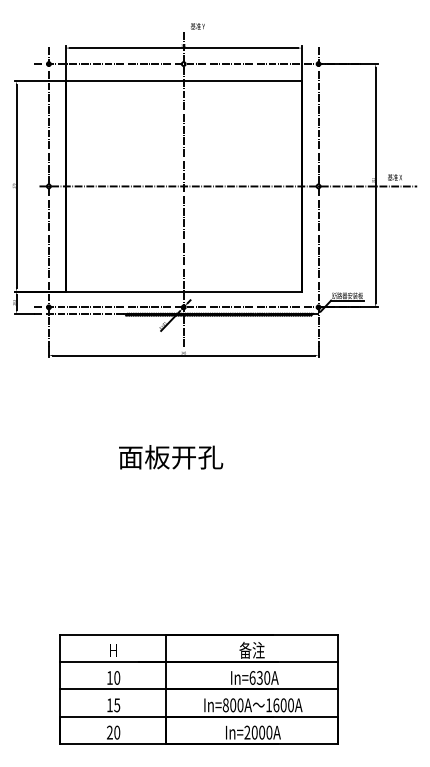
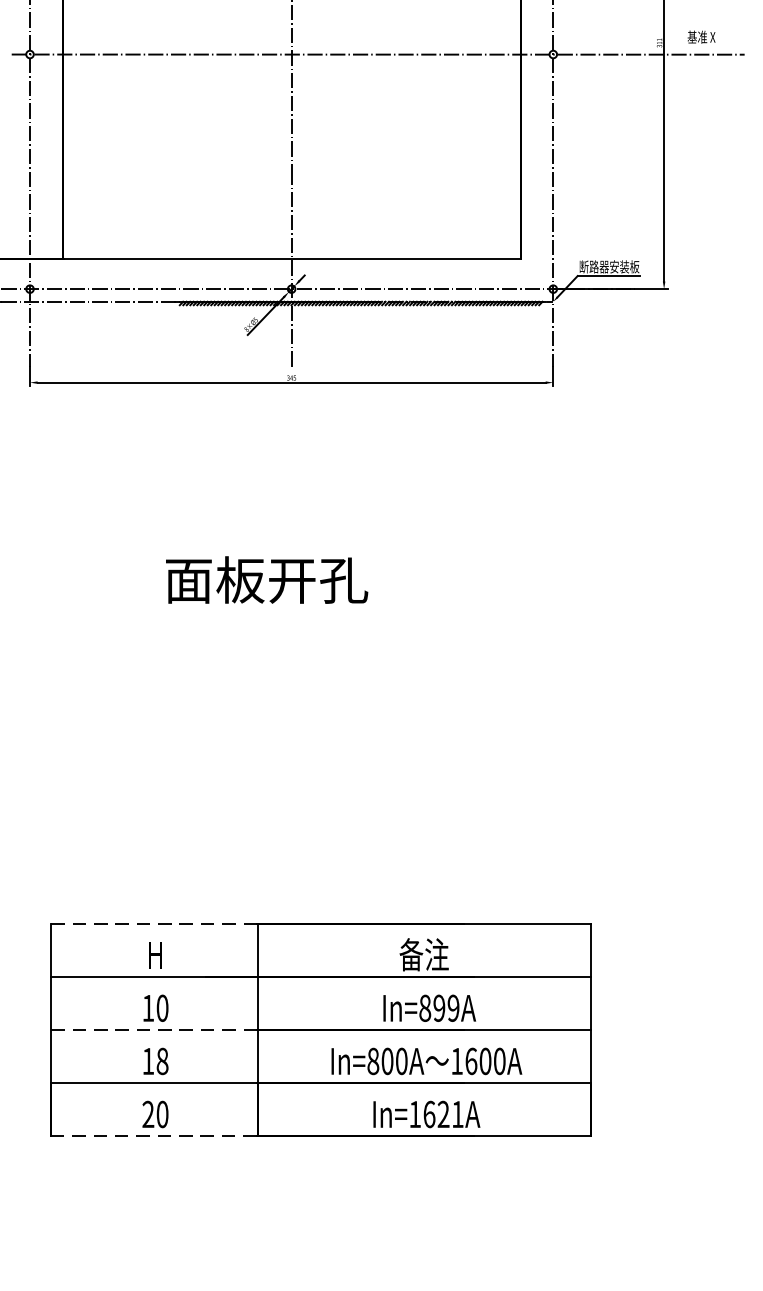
line: (113, 634) -> (155, 923), solid -> dashed
text: (259, 677) -> (438, 1007), In=630A -> In=899A
line: (113, 689) -> (155, 1030), solid -> dashed
text: (117, 705) -> (163, 1061), 15 -> 18
text: (258, 732) -> (436, 1114), In=2000A -> In=1621A
line: (113, 743) -> (155, 1135), solid -> dashed

